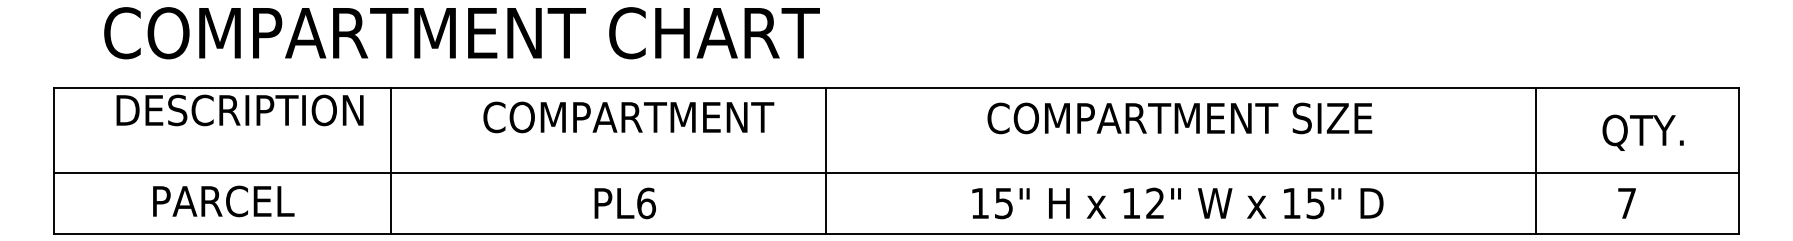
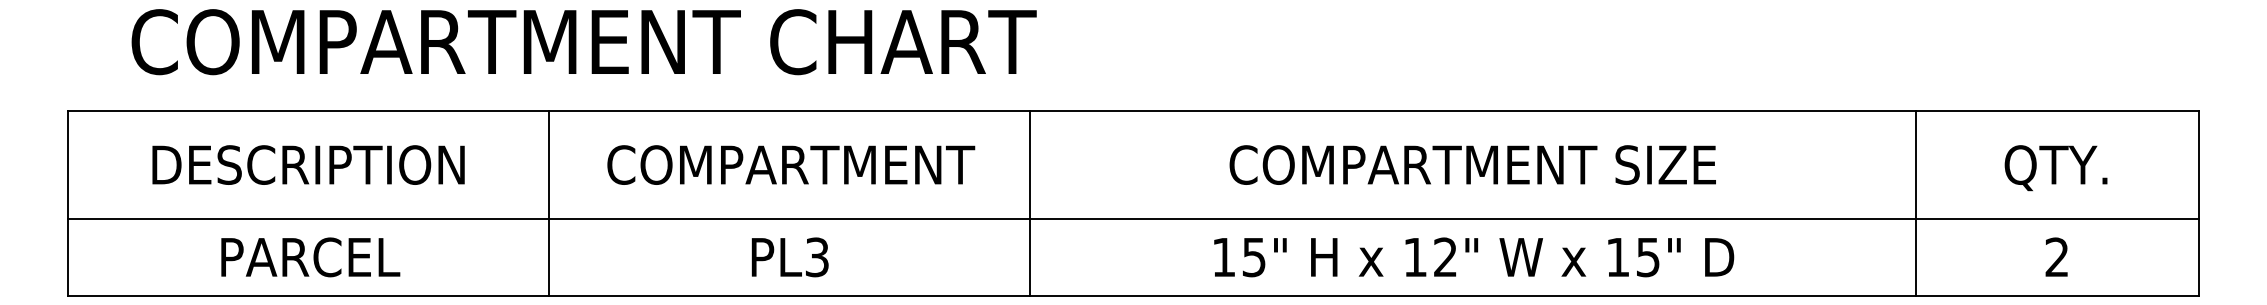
text: (239, 110) -> (307, 165), moved
text: (628, 117) -> (790, 165), moved
text: (1179, 118) -> (1472, 165), moved
text: (1642, 132) -> (2055, 167), moved
line: (391, 160) -> (549, 203), moved
line: (826, 160) -> (1031, 203), moved
line: (1536, 160) -> (1916, 203), moved
text: (223, 201) -> (310, 257), moved
text: (1626, 202) -> (2056, 256), 7 -> 2
text: (646, 203) -> (817, 257), PL6 -> PL3
text: (1177, 203) -> (1473, 257), moved

